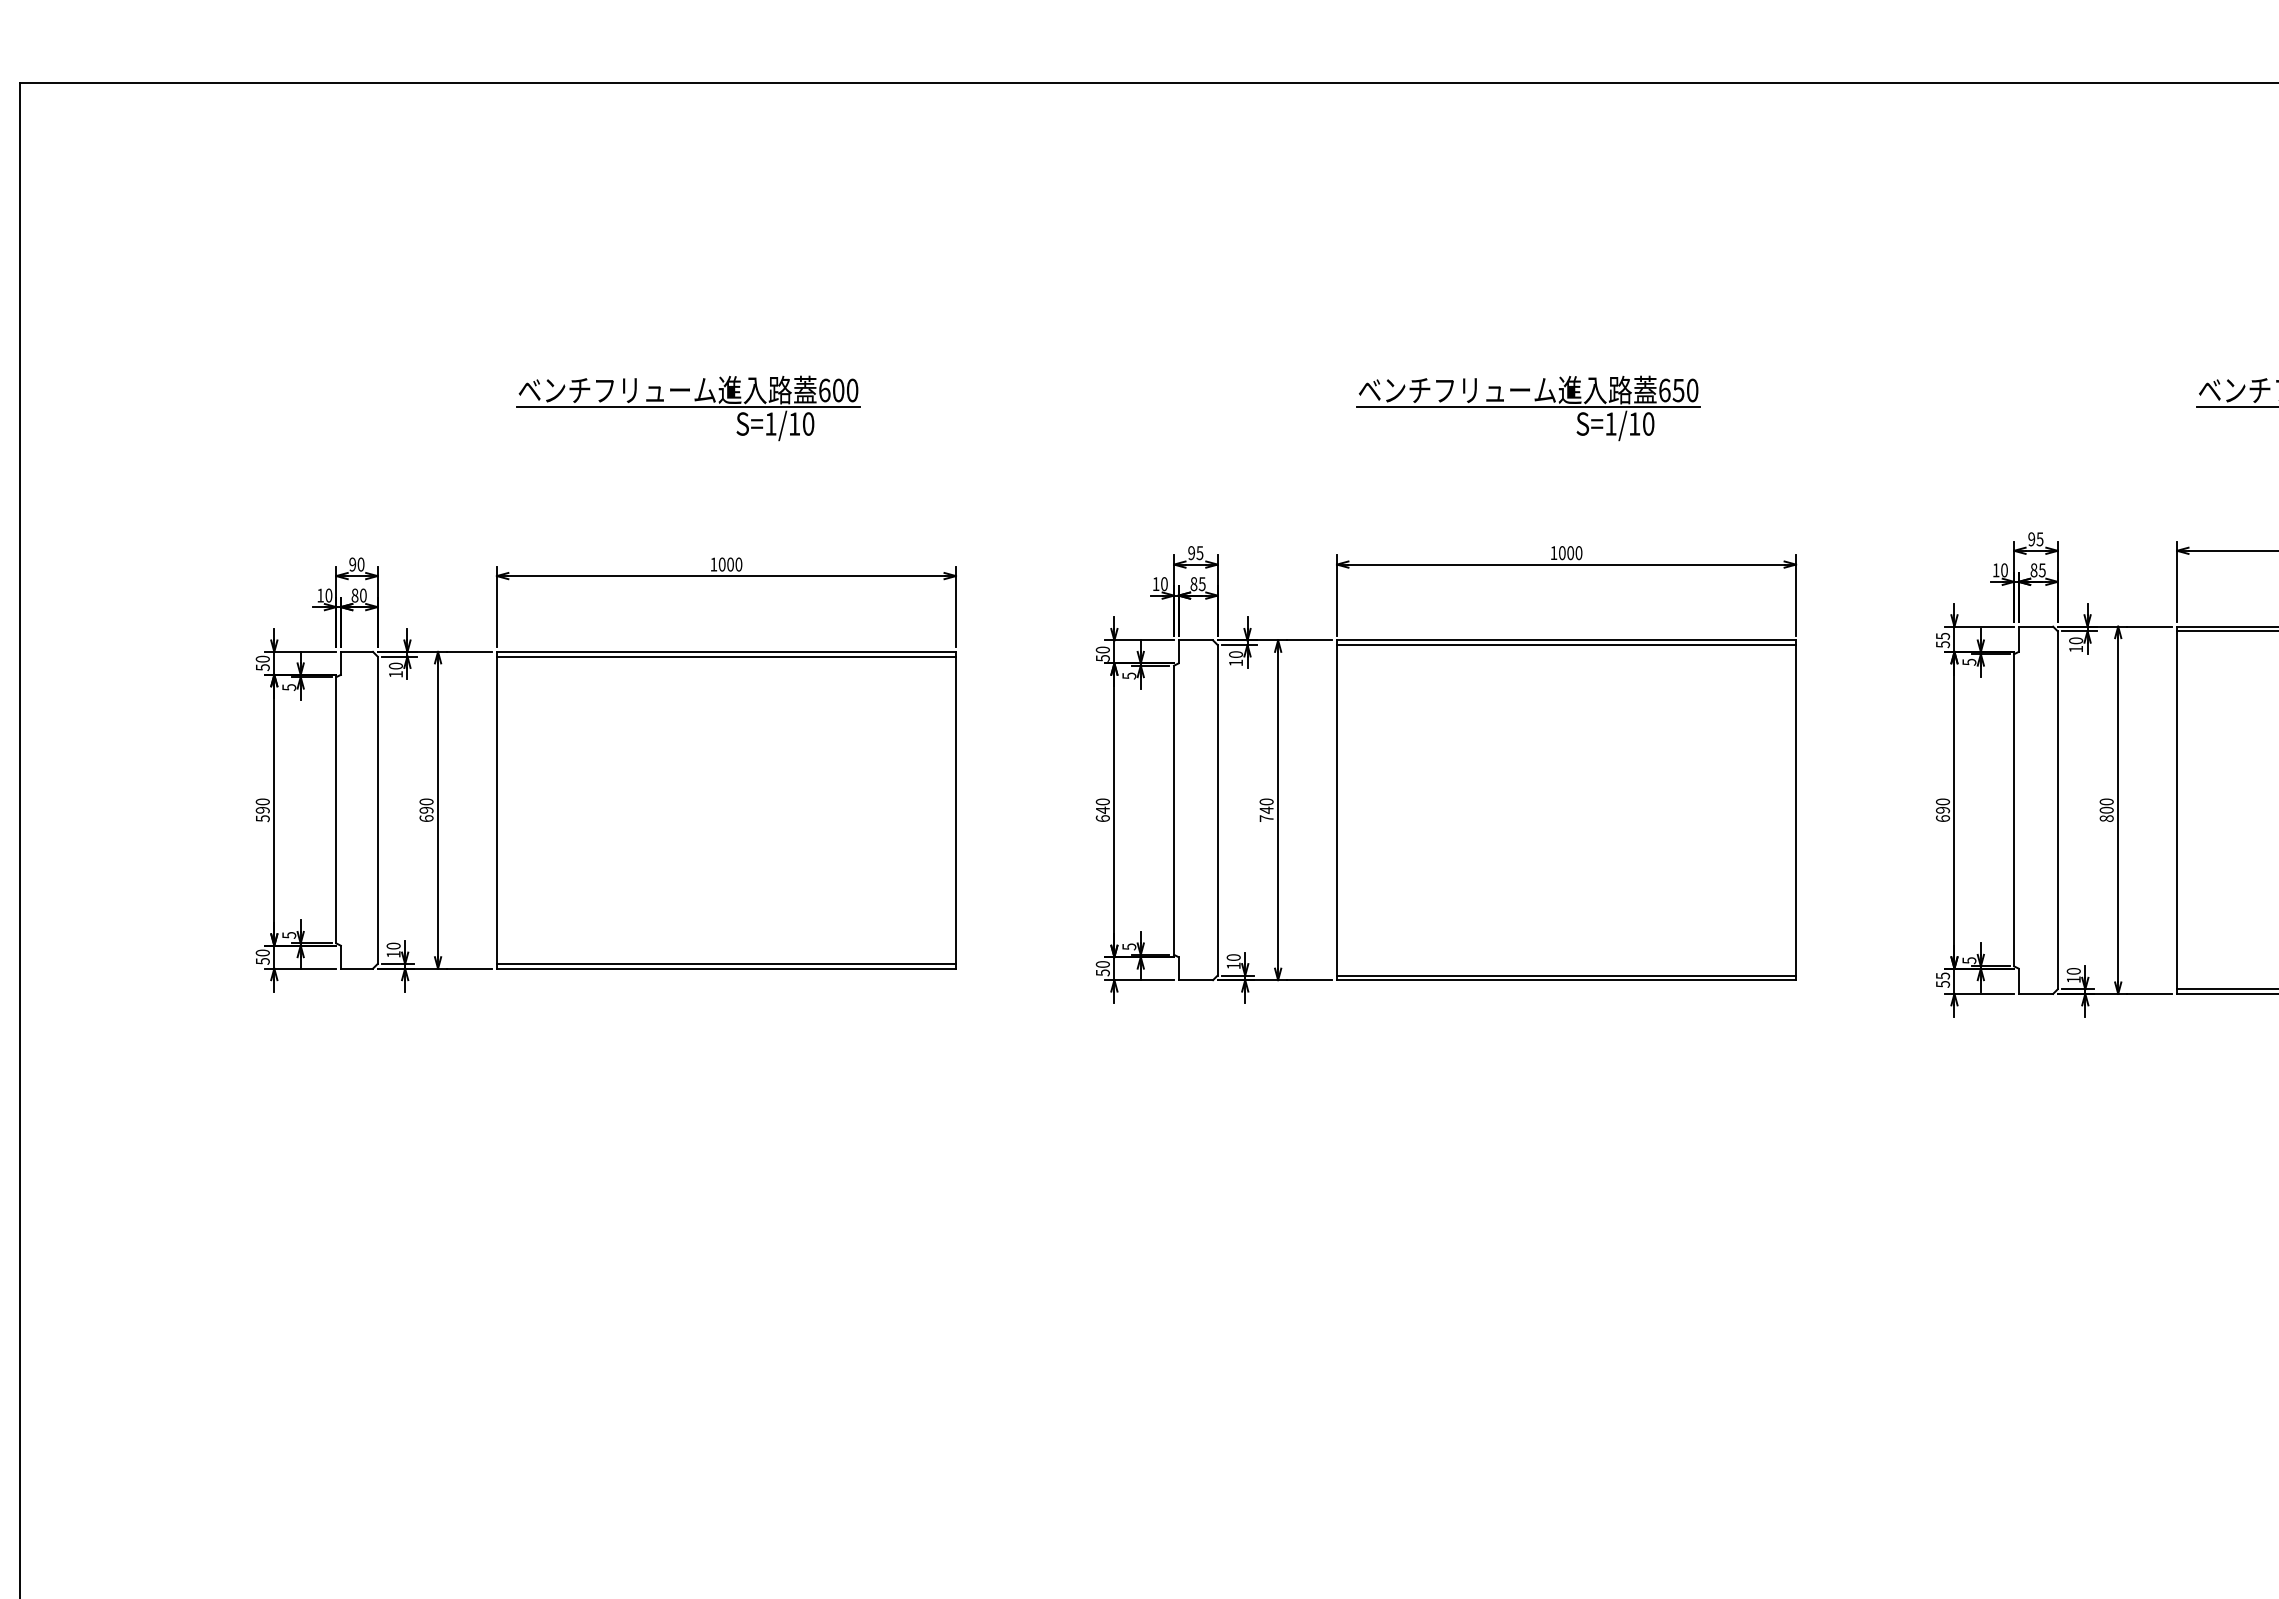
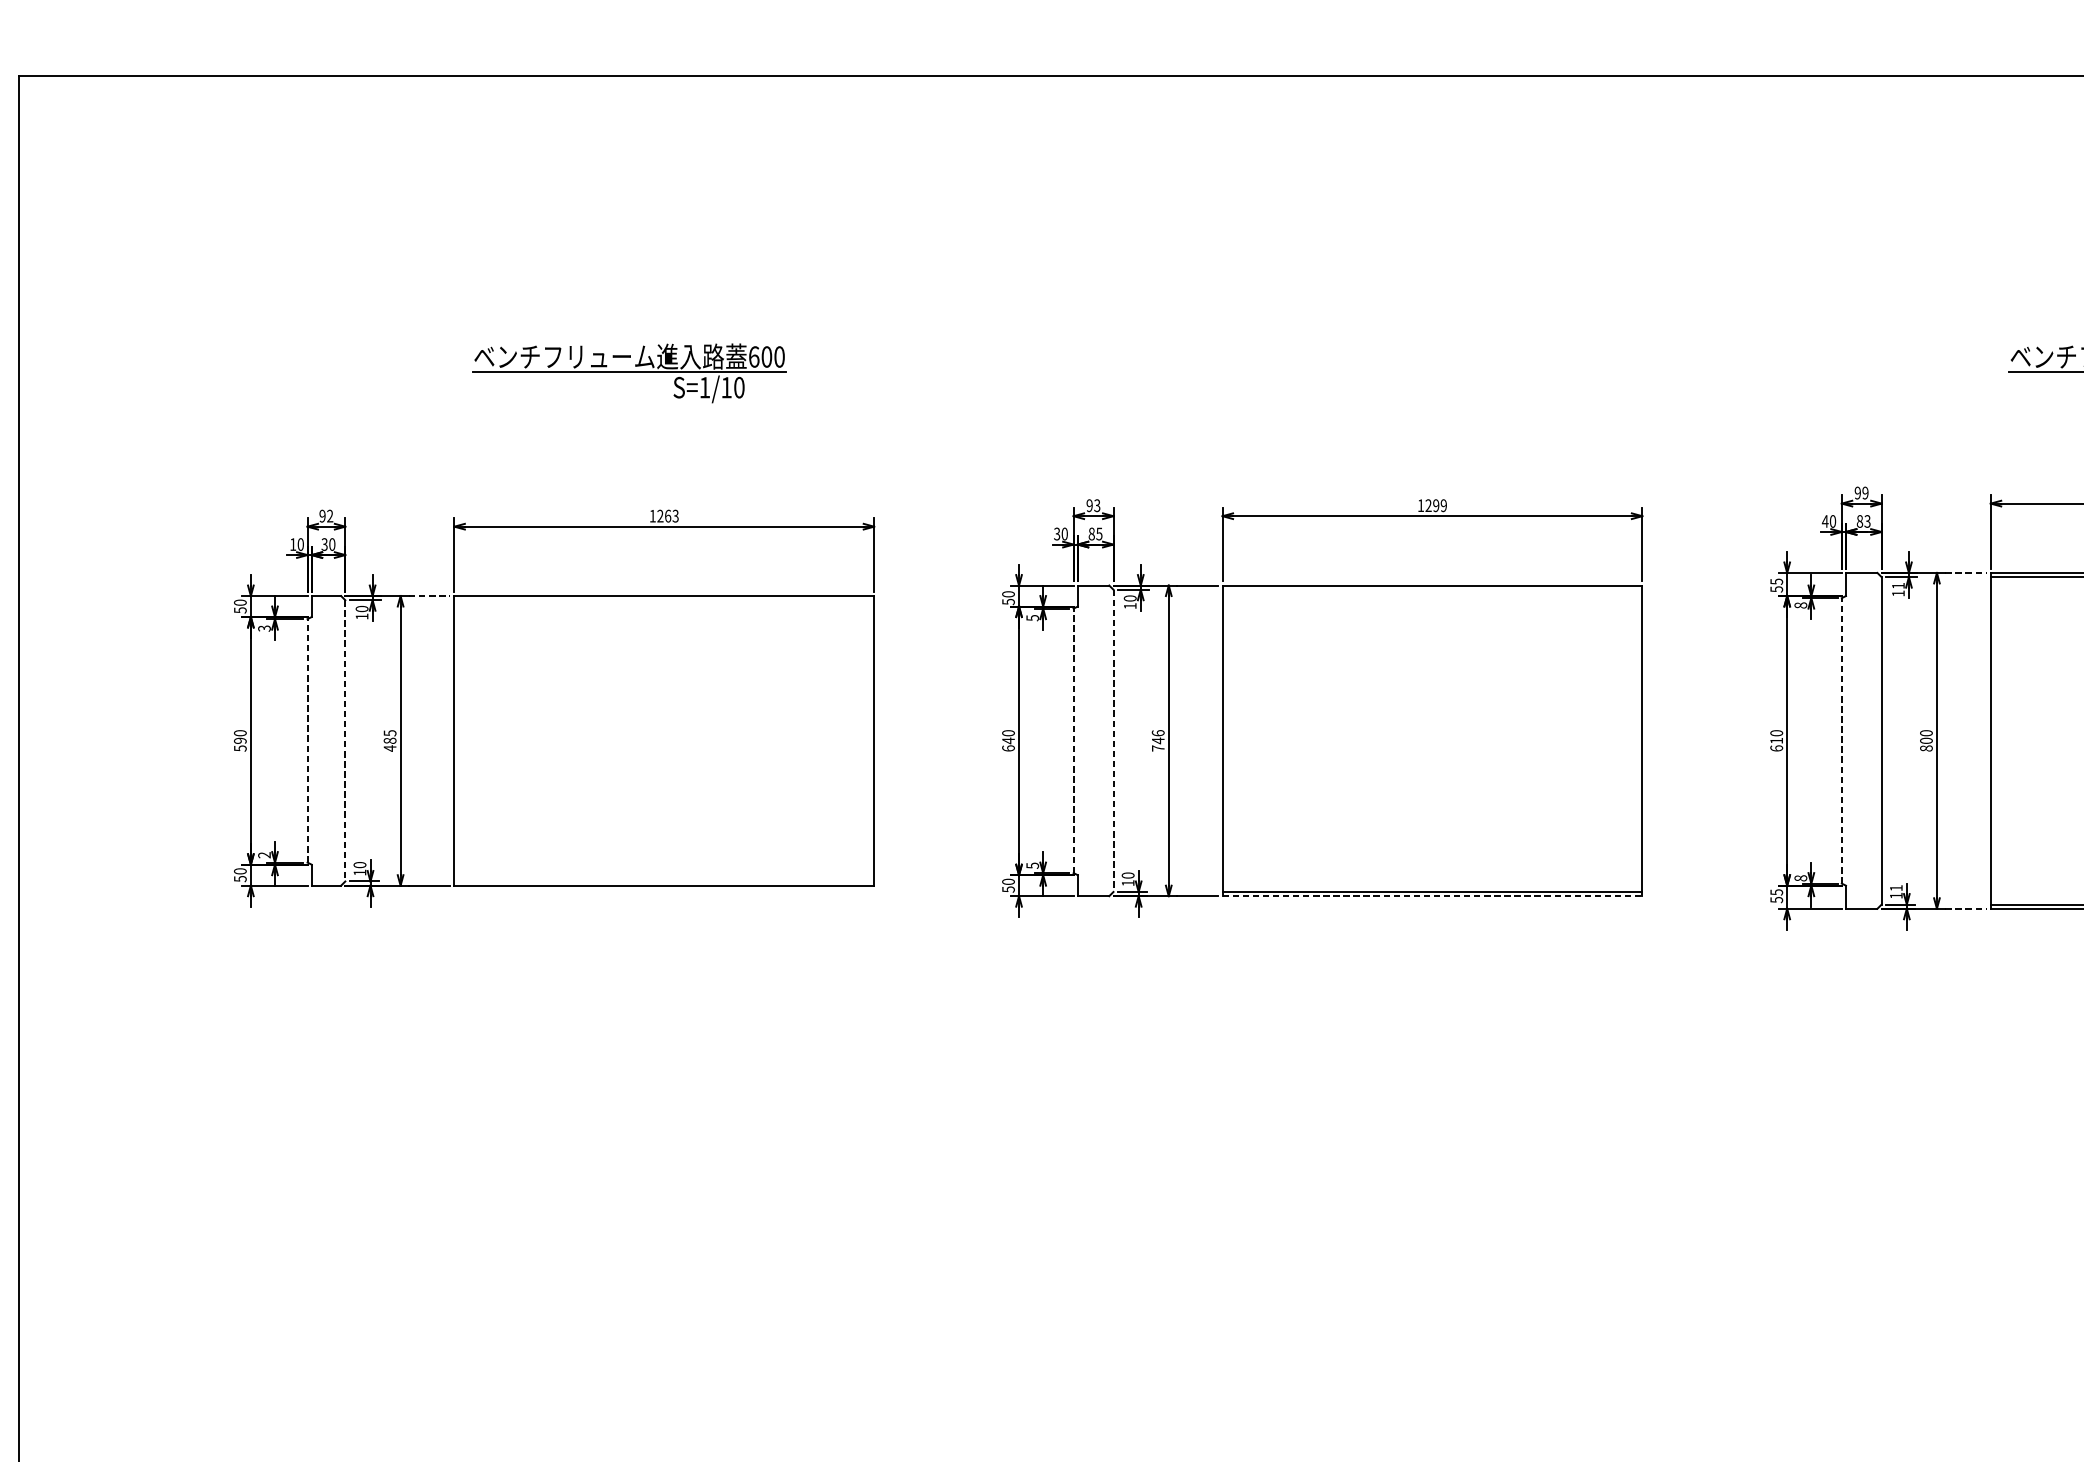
part: (1528, 408) -> (1397, 373), removed
text: (2039, 539) -> (1864, 493), 95 -> 99
text: (1200, 552) -> (1097, 505), 95 -> 93
text: (1570, 553) -> (1436, 506), 1000 -> 1299
text: (360, 564) -> (329, 516), 90 -> 92
text: (730, 564) -> (668, 516), 1000 -> 1263
text: (2042, 569) -> (1867, 520), 85 -> 83
text: (1995, 570) -> (1824, 521), 10 -> 40
text: (1155, 584) -> (1056, 534), 10 -> 30
text: (354, 595) -> (324, 544), 80 -> 30
line: (2149, 626) -> (1965, 572), solid -> dashed
text: (2076, 640) -> (1898, 585), 10 -> 11
line: (1566, 645) -> (1432, 590), removed
line: (469, 651) -> (429, 595), solid -> dashed
line: (725, 656) -> (663, 600), removed
text: (1969, 661) -> (1800, 604), 5 -> 8
text: (288, 687) -> (263, 628), 5 -> 3
text: (1266, 801) -> (1158, 732), 740 -> 746
line: (336, 809) -> (307, 740), solid -> dashed
line: (2014, 809) -> (1842, 740), solid -> dashed
line: (377, 810) -> (345, 741), solid -> dashed
text: (426, 810) -> (390, 741), 690 -> 485
line: (1174, 810) -> (1074, 741), solid -> dashed
line: (1217, 810) -> (1113, 741), solid -> dashed
text: (1942, 810) -> (1776, 741), 690 -> 610
text: (289, 935) -> (264, 855), 5 -> 2
text: (1969, 960) -> (1800, 878), 5 -> 8
line: (725, 964) -> (663, 881), removed
text: (2073, 971) -> (1896, 888), 10 -> 11
line: (1566, 980) -> (1432, 896), solid -> dashed
line: (2149, 993) -> (1965, 908), solid -> dashed

